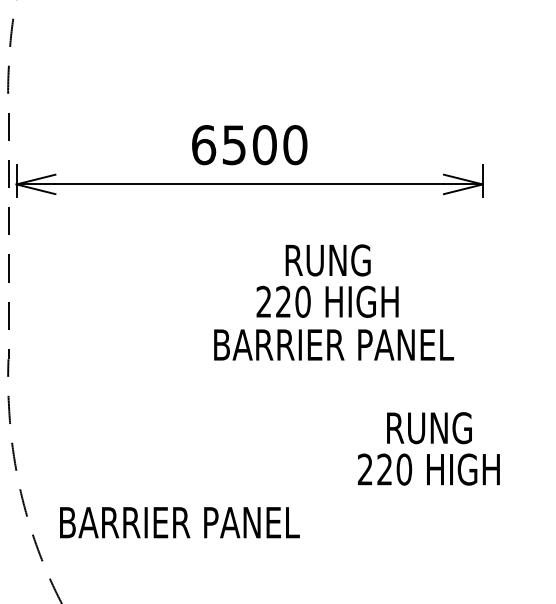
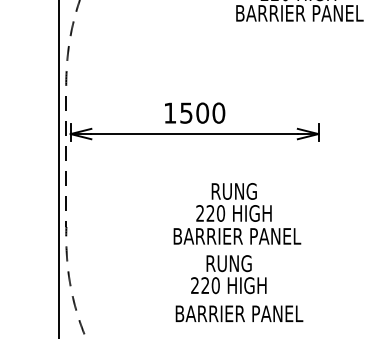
text: (204, 143) -> (170, 112), 6500 -> 1500
text: (334, 301) -> (237, 213), moved
text: (428, 448) -> (228, 274), moved
text: (179, 522) -> (239, 313), moved

